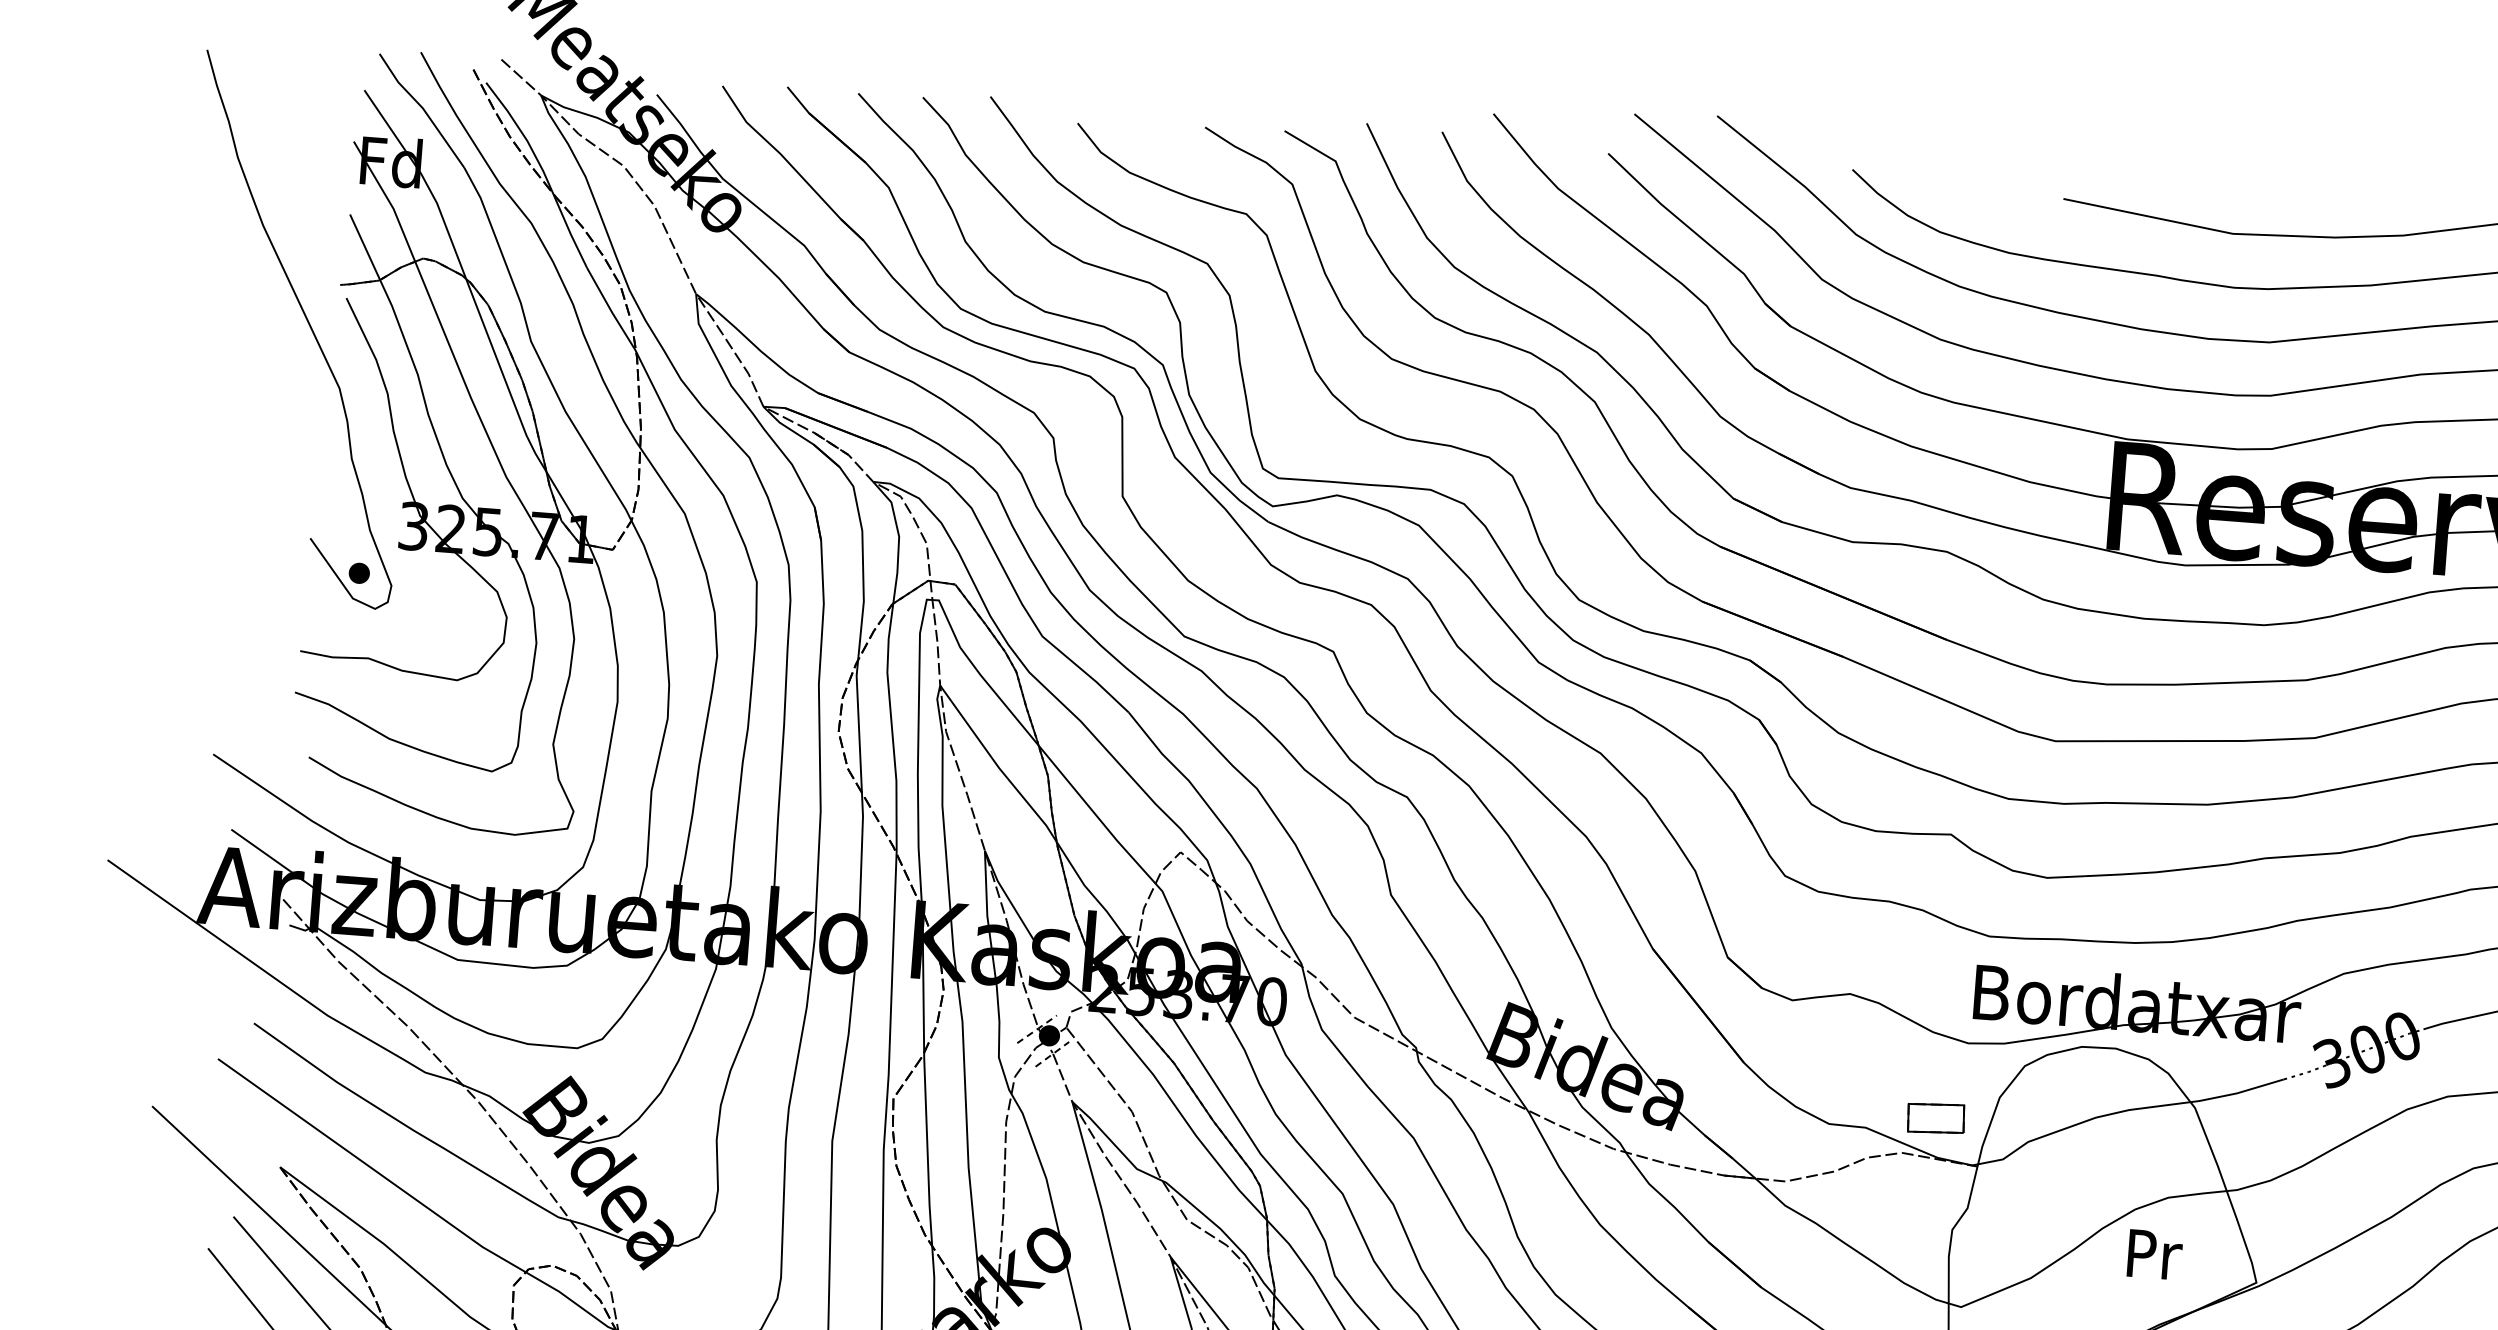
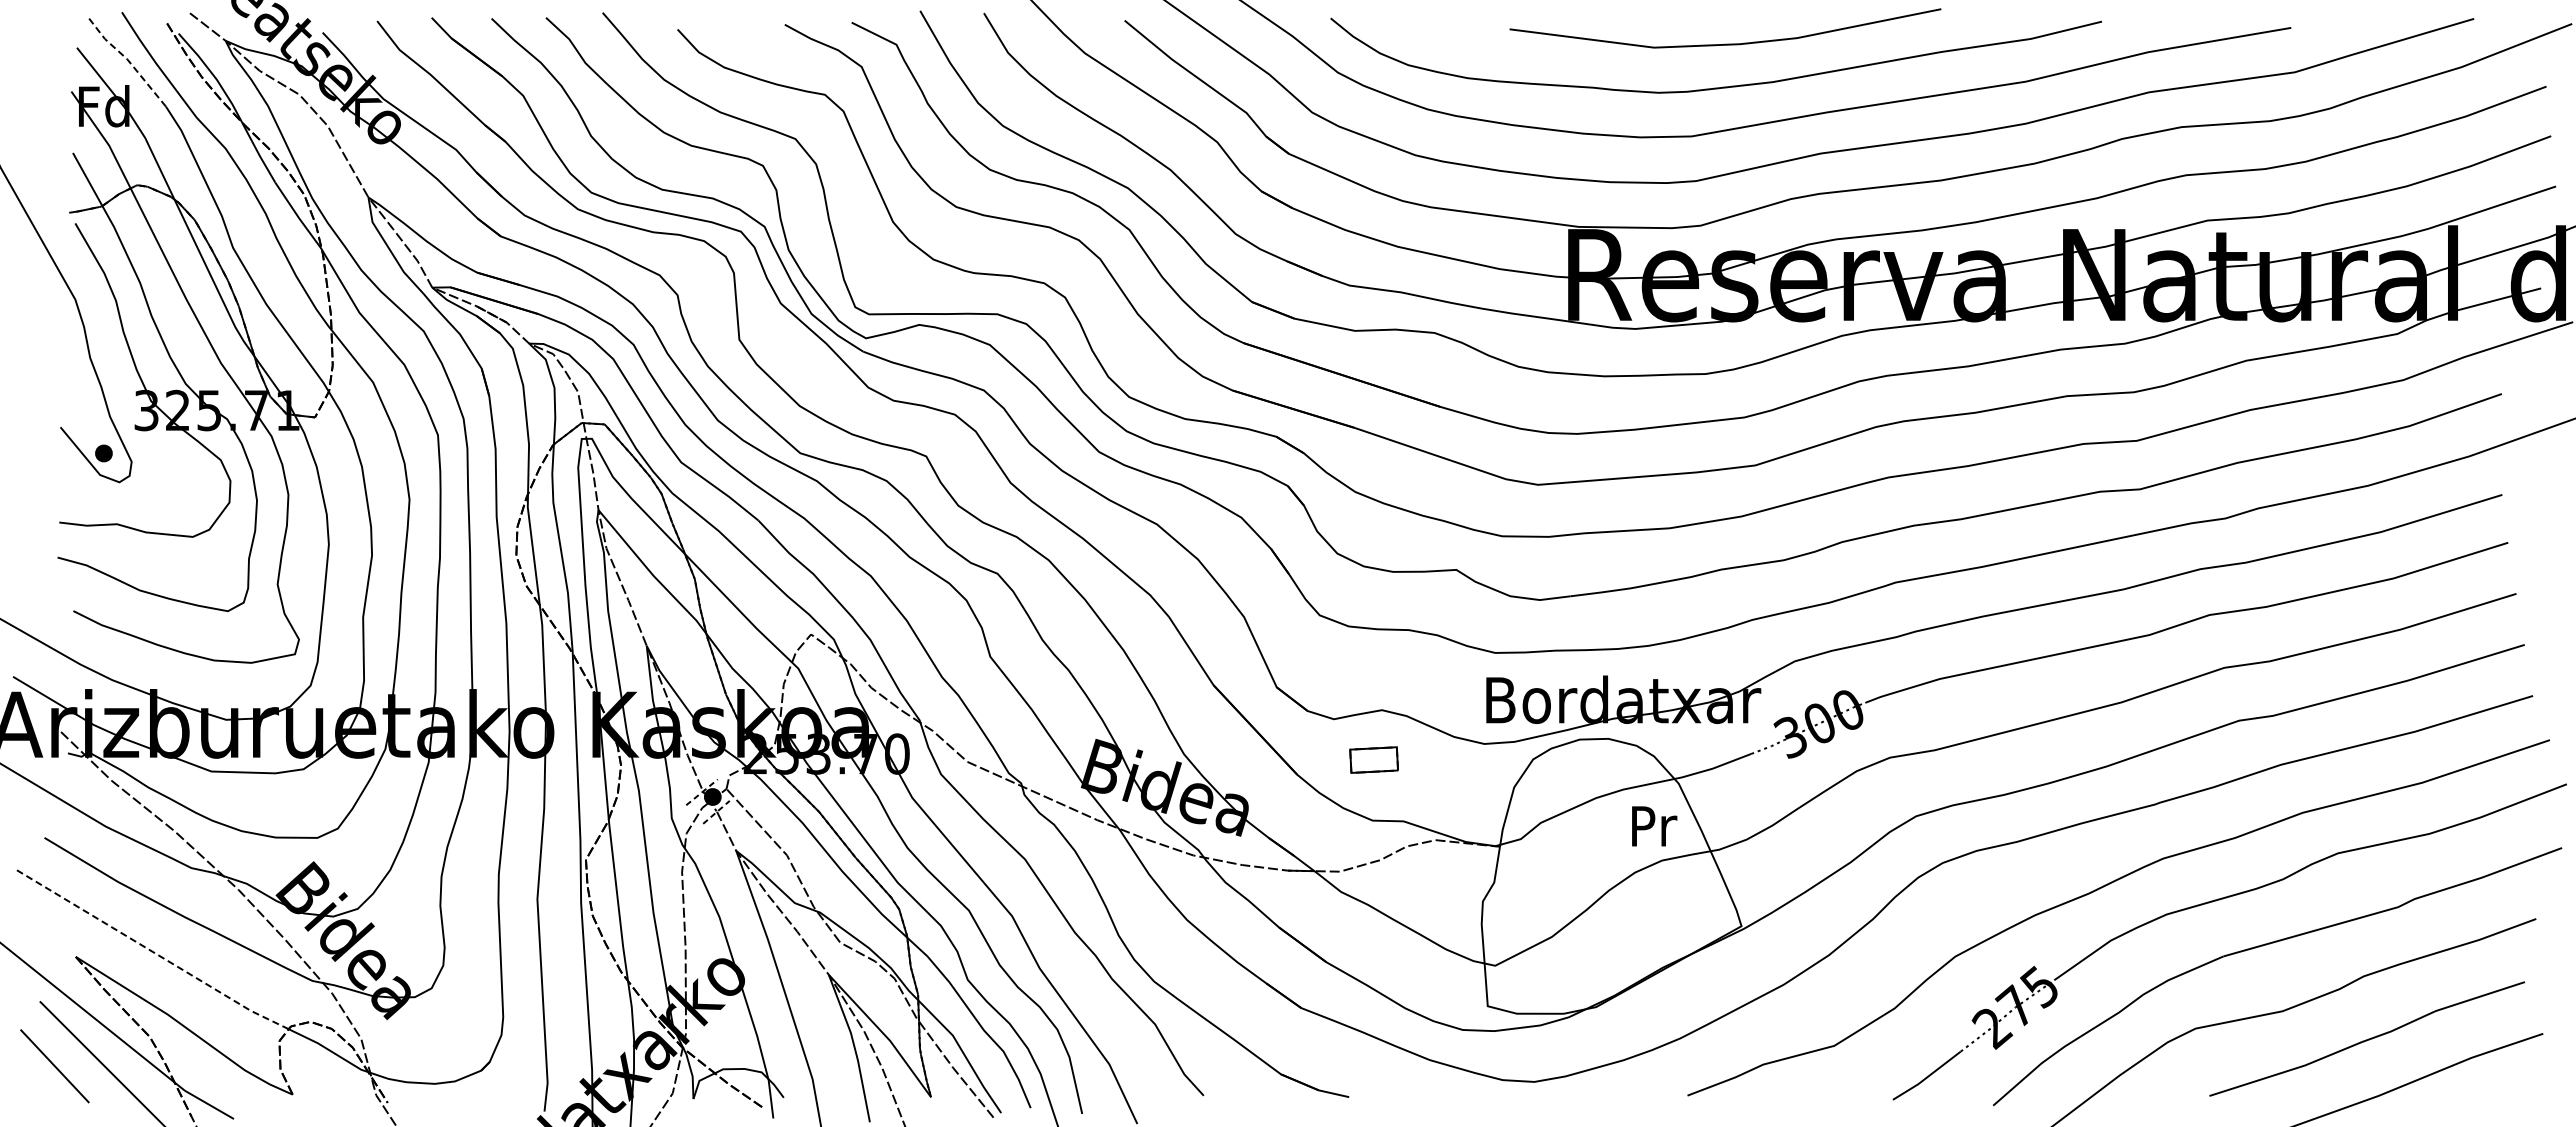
line: (423, 108) -> (127, 59), solid -> dashed
part: (1935, 1117) -> (1373, 759), moved
line: (370, 1167) -> (151, 951), solid -> dashed
text: (2154, 1254) -> (1654, 826), moved

